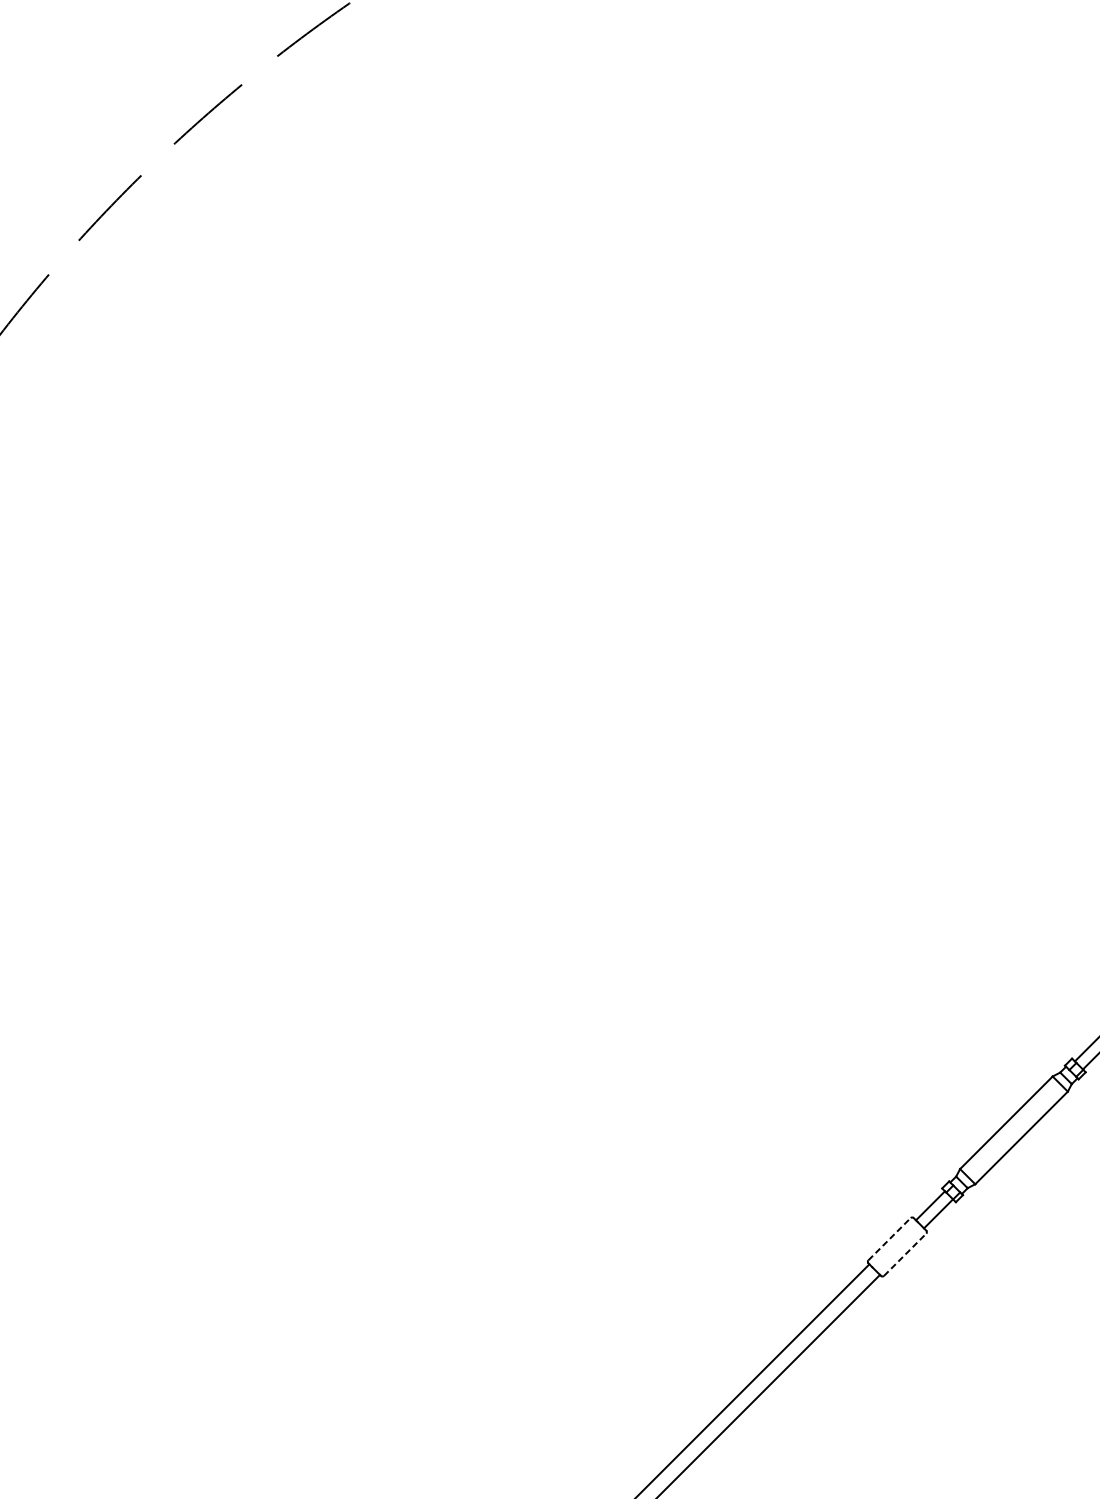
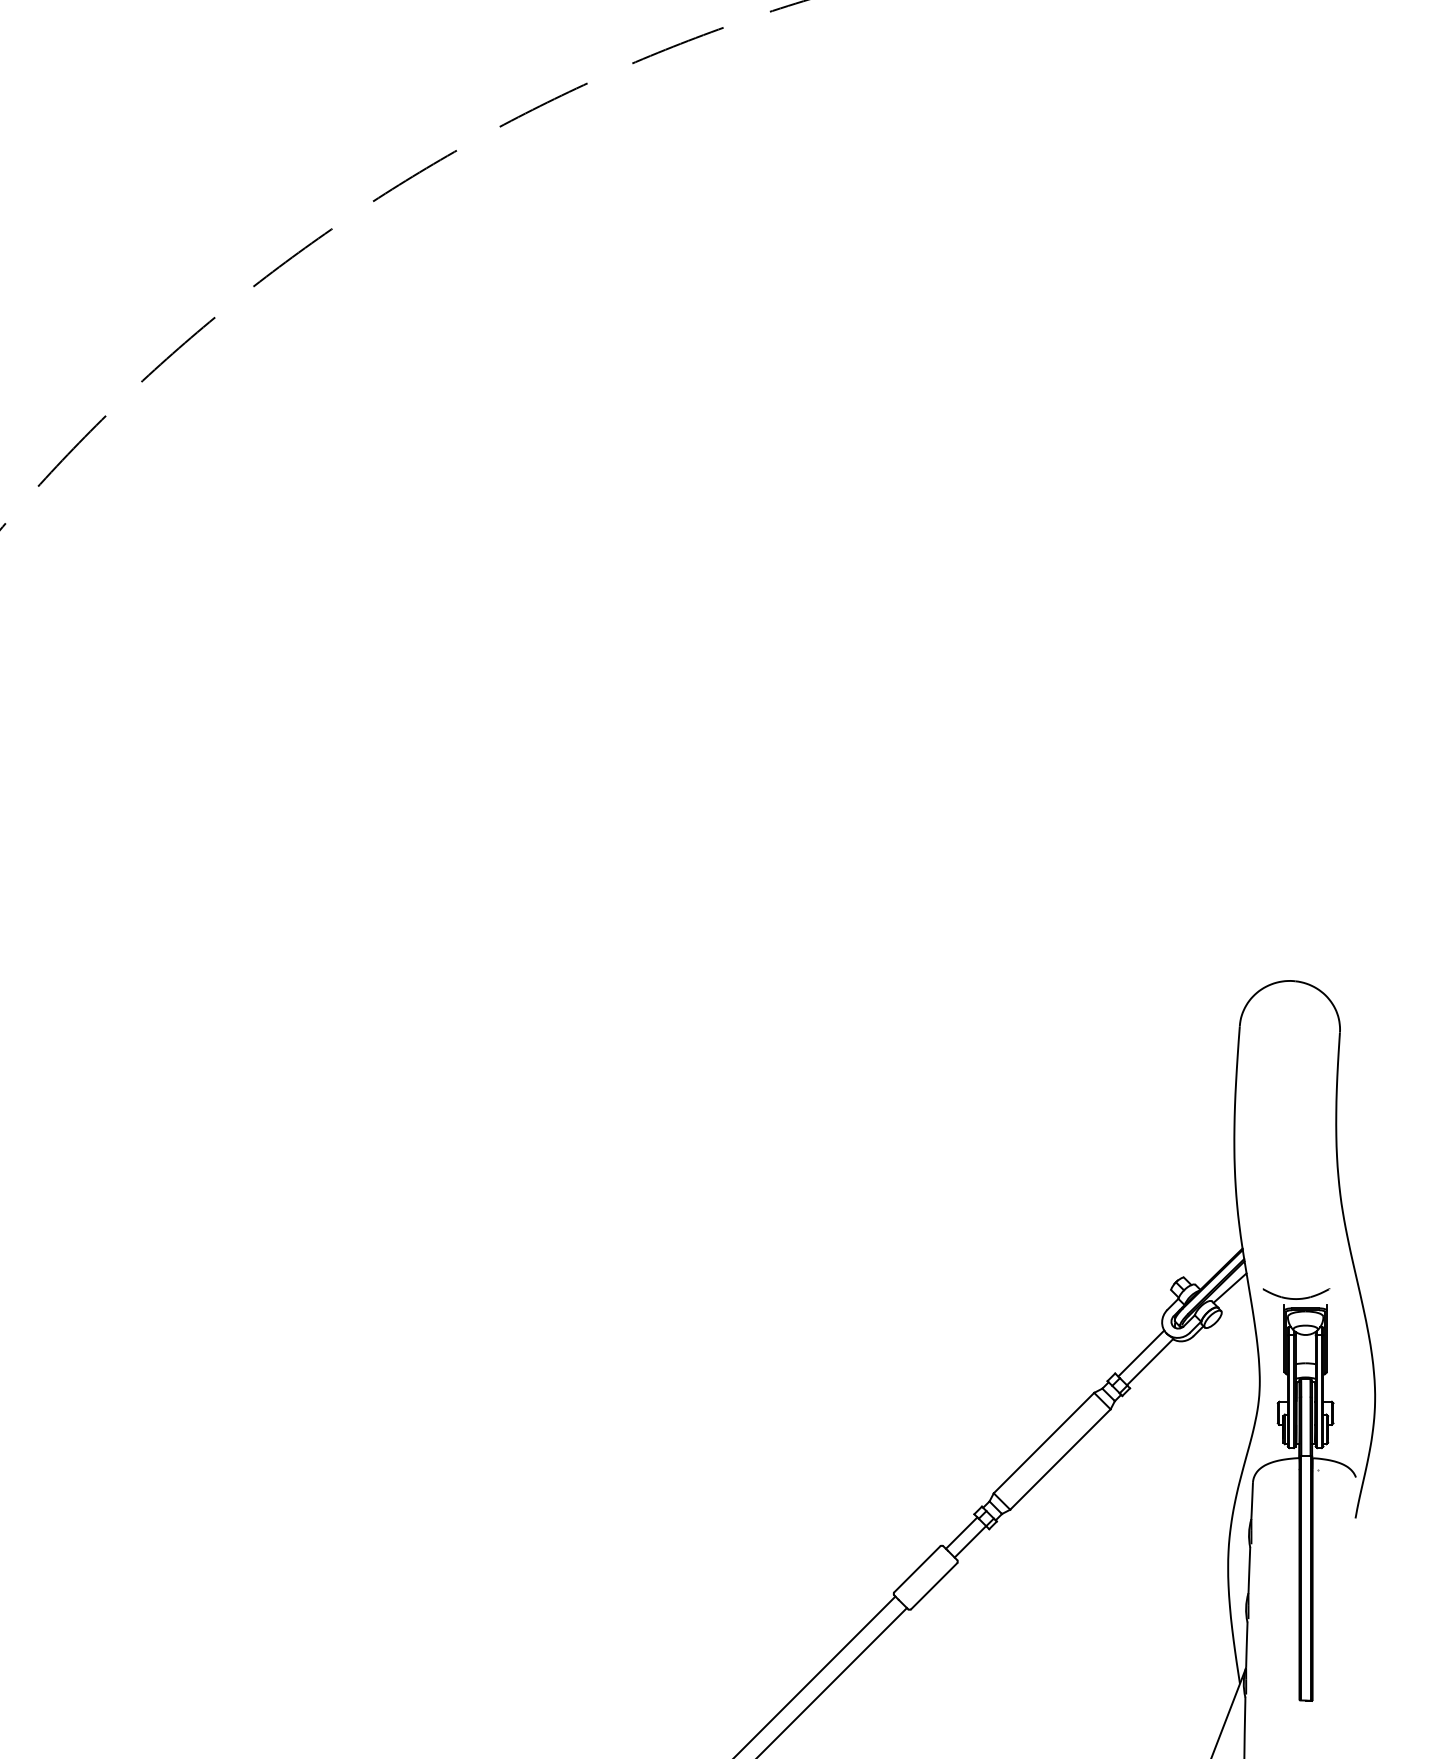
line: (889, 1238) -> (917, 1568), dashed -> solid
line: (905, 1254) -> (934, 1585), dashed -> solid

